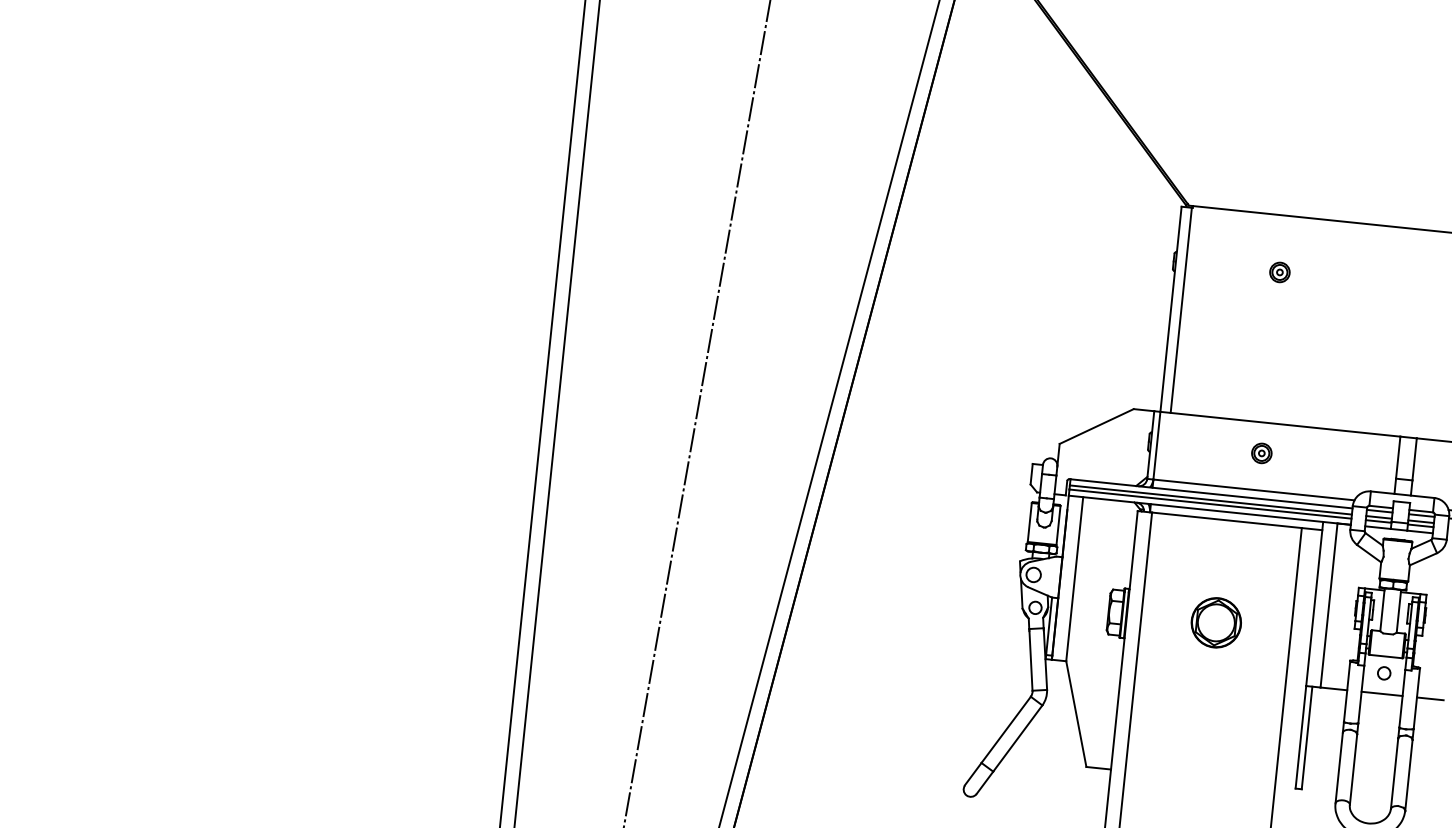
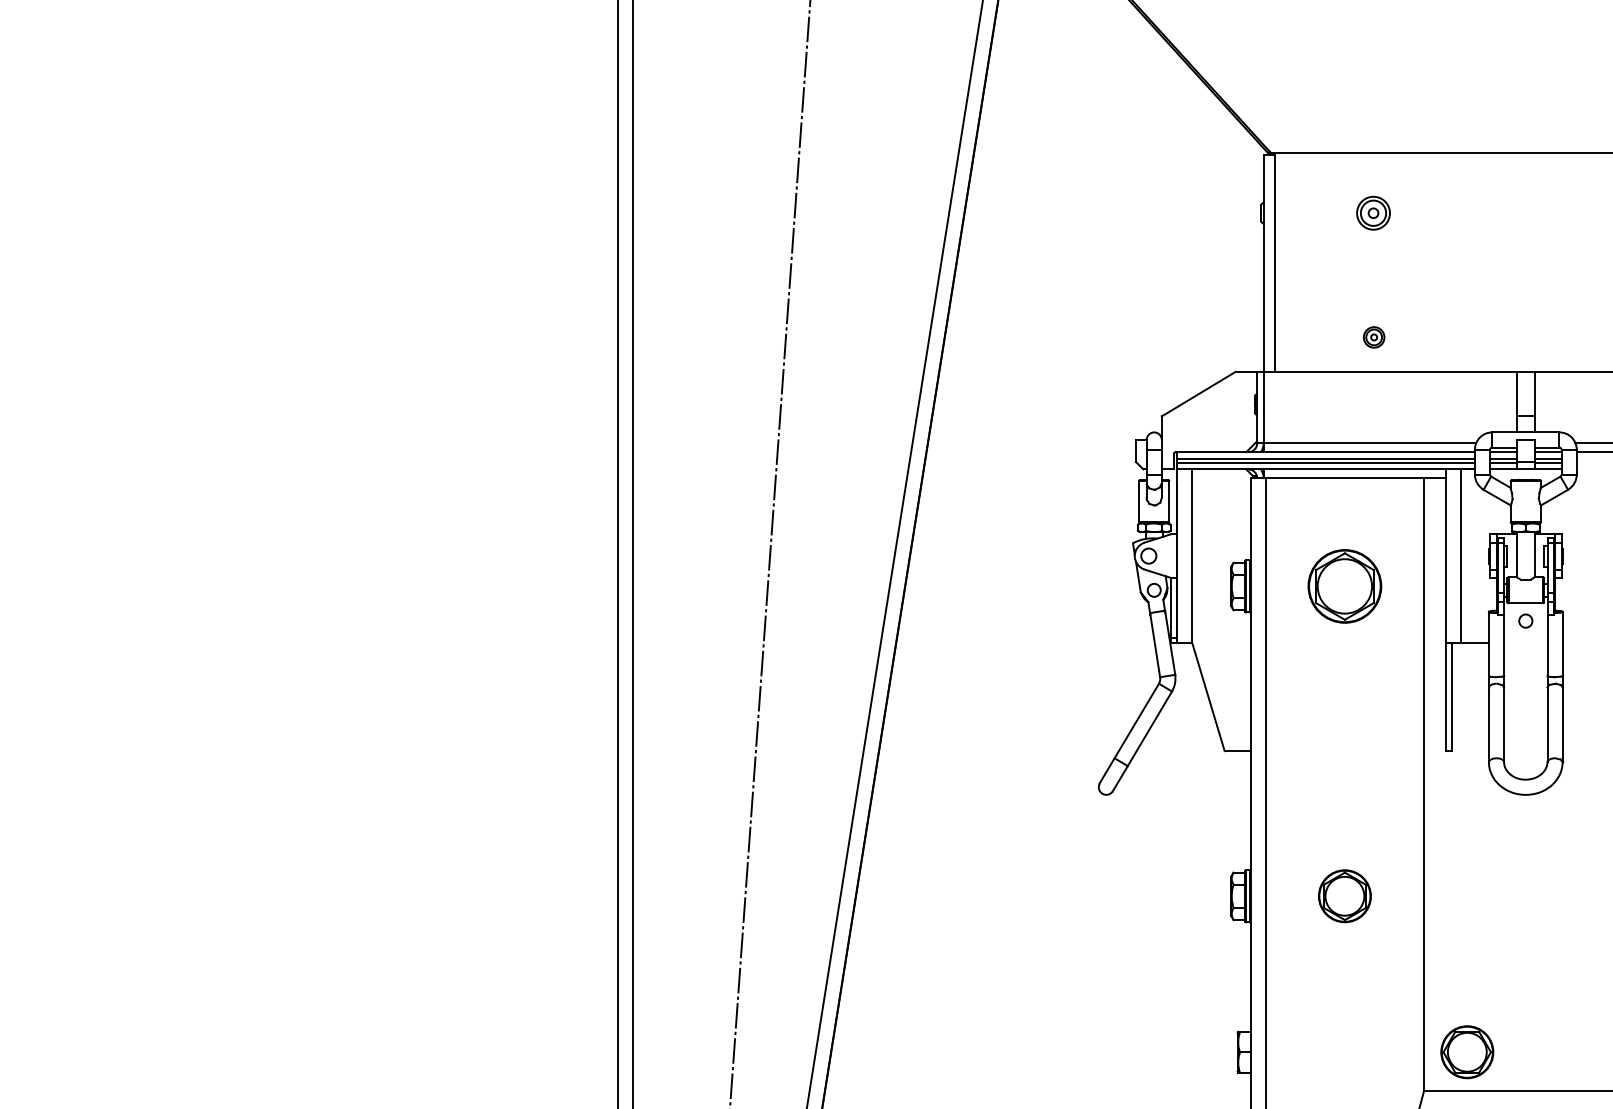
part: (1279, 272) -> (1373, 213), size x1.6
part: (1262, 453) -> (1374, 337), moved
part: (1215, 622) -> (1344, 586), size x1.4
line: (1381, 693) -> (1525, 642), removed
line: (1430, 698) -> (1576, 642), removed

